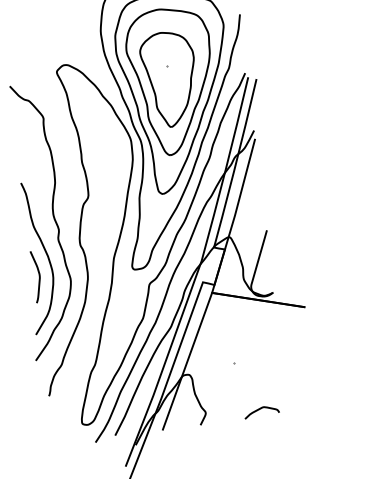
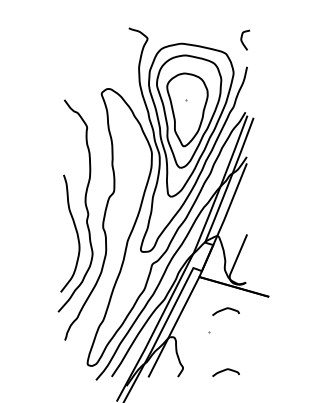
curve: (38, 277) -> (68, 248), removed
curve: (249, 332) -> (224, 310), added

